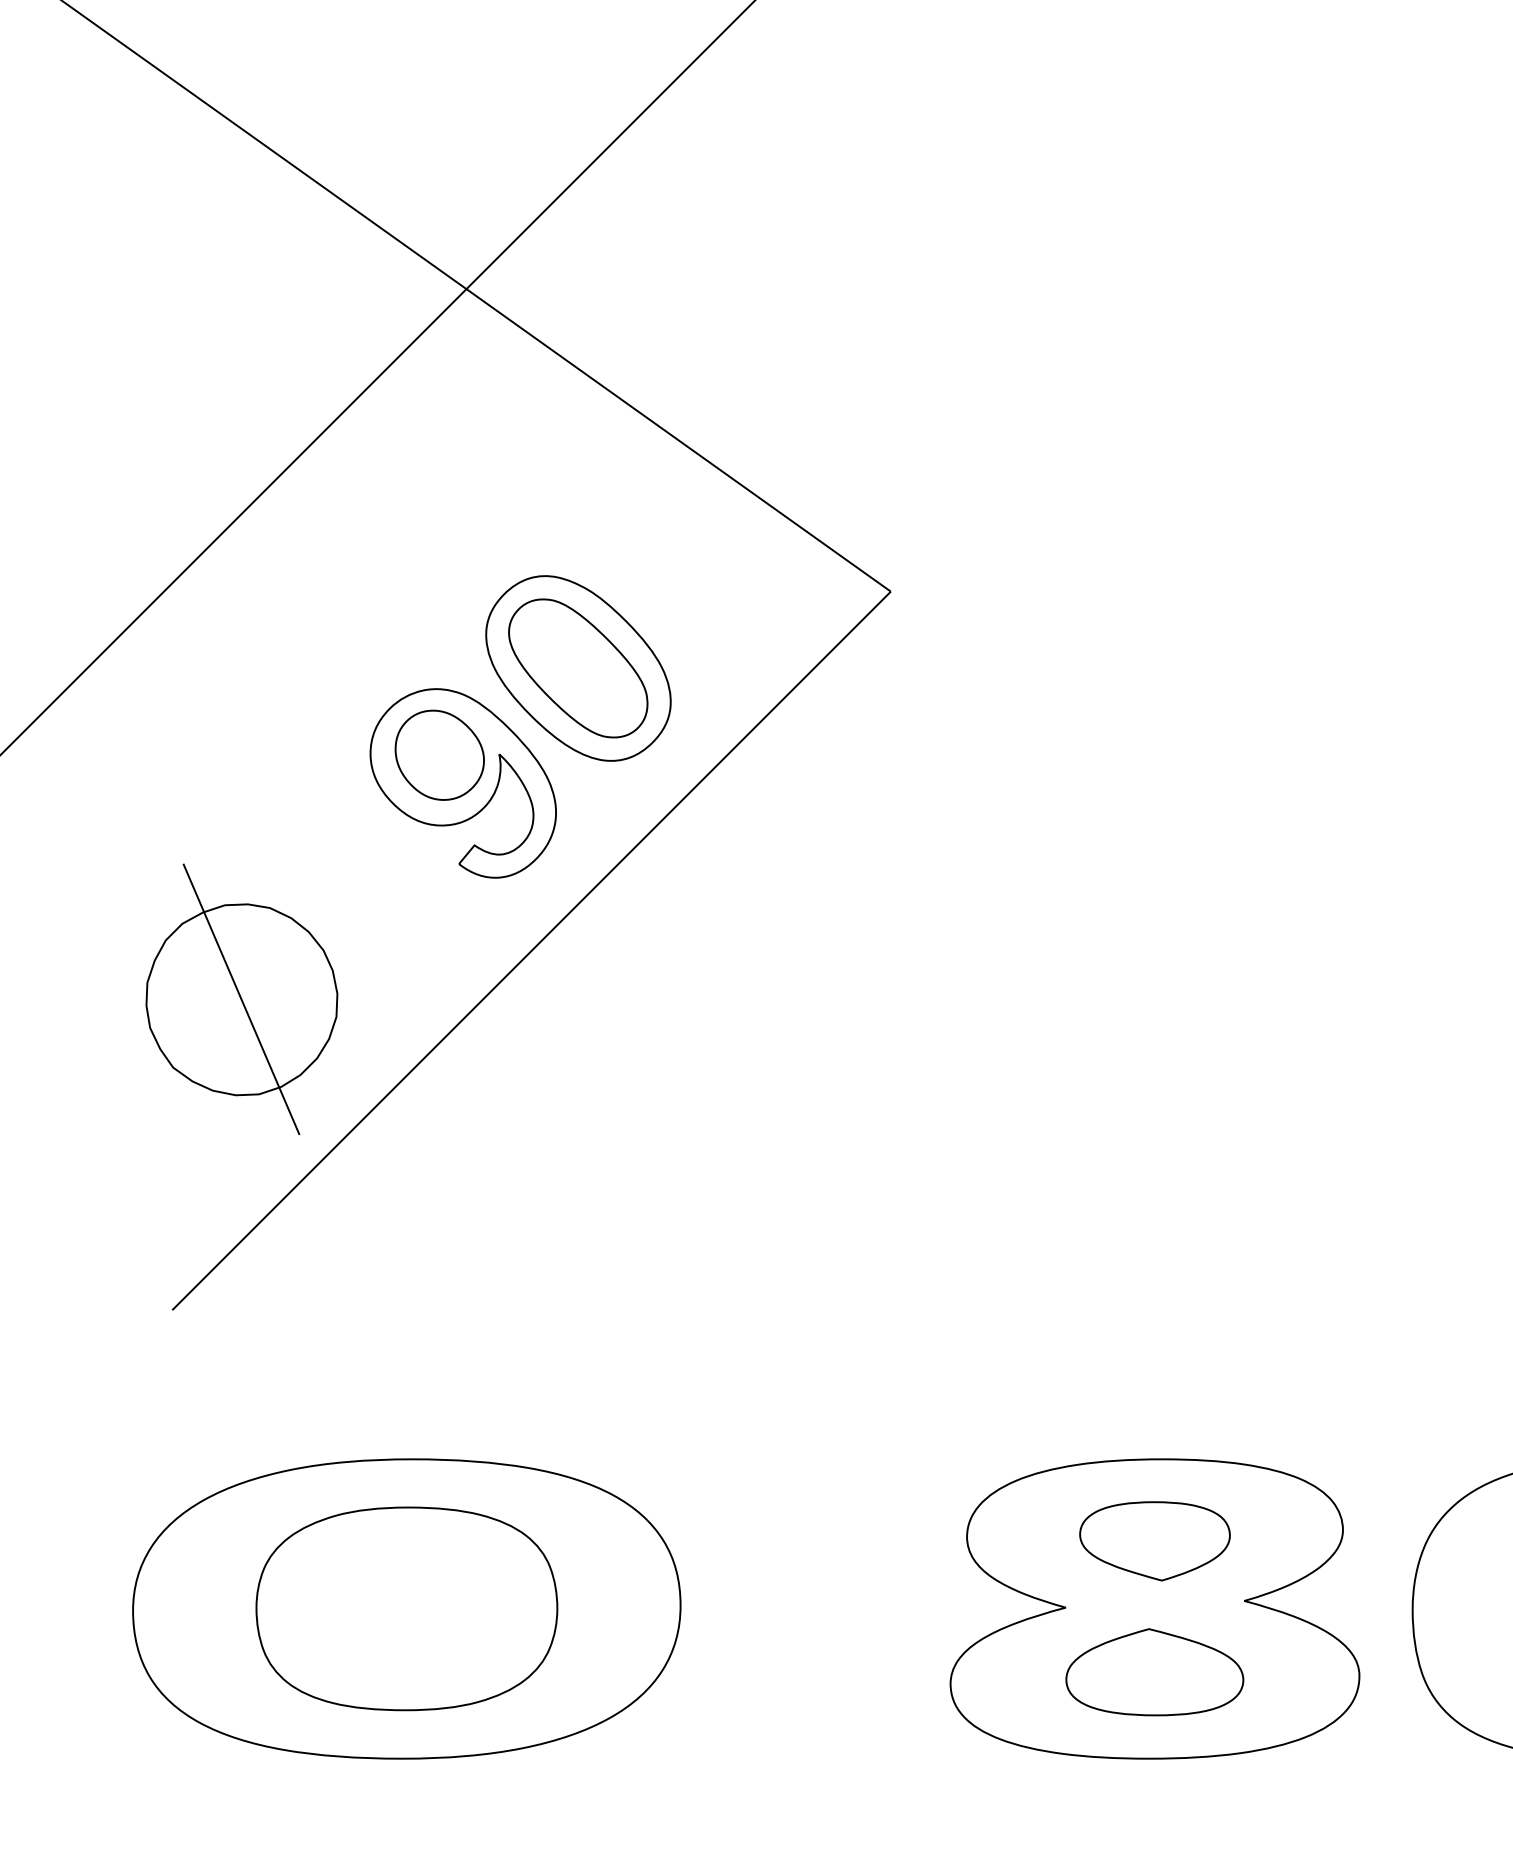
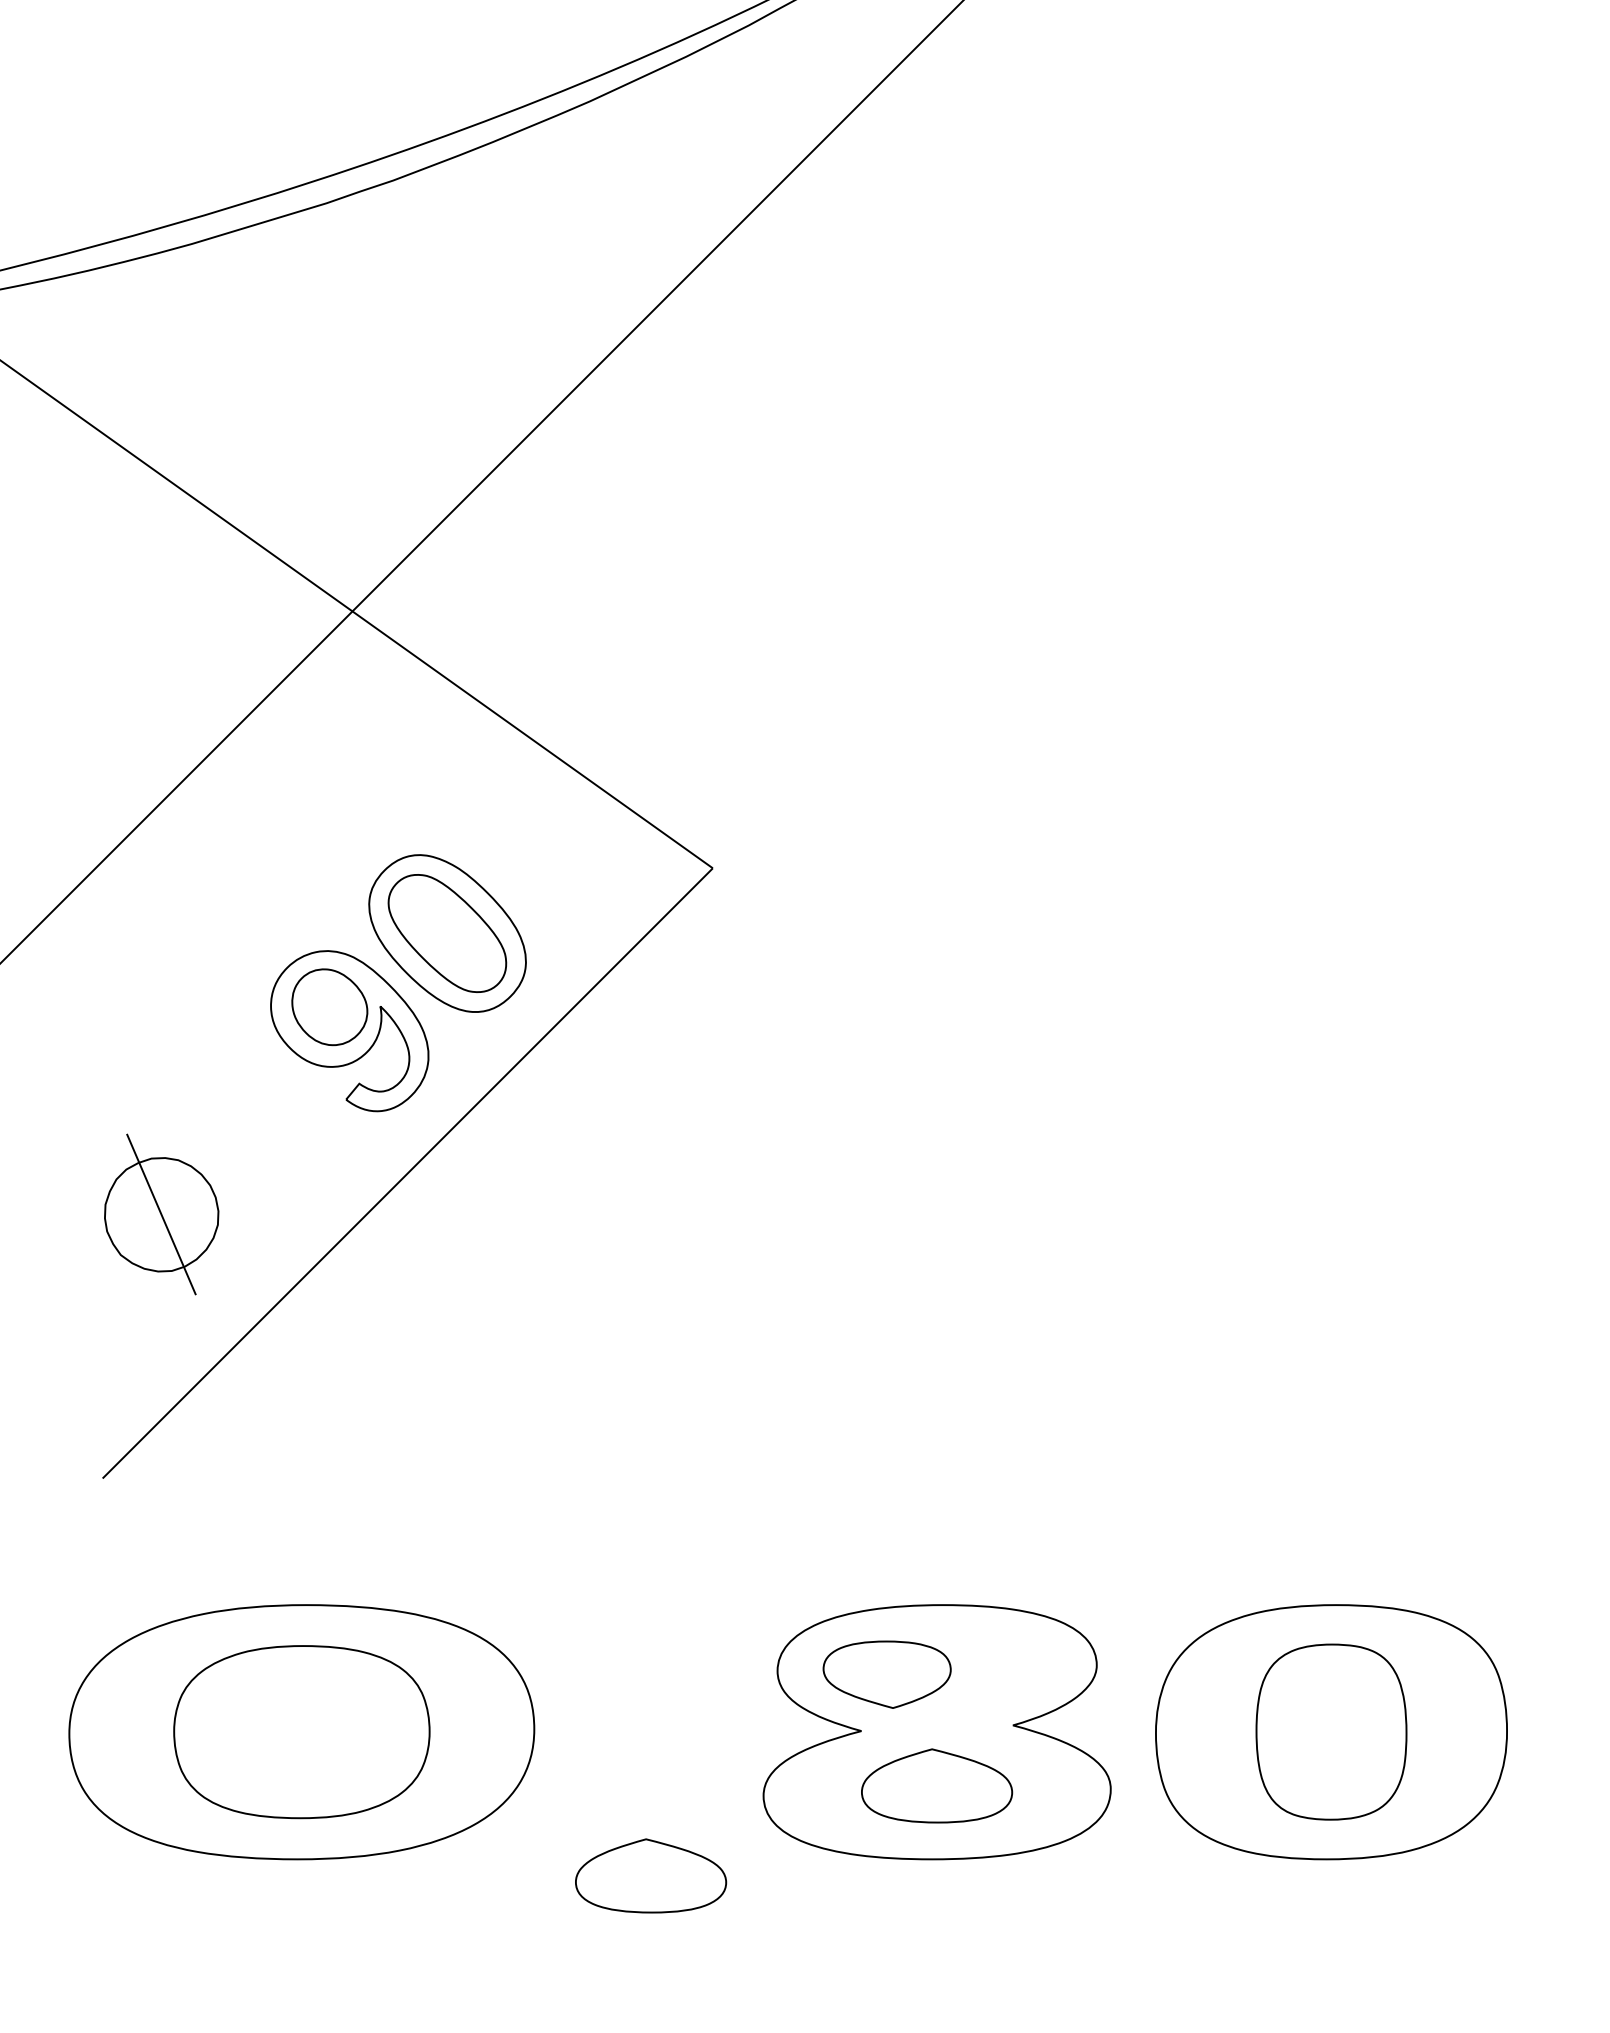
part: (241, 999) -> (161, 1214), size x0.7
part: (1154, 1541) -> (886, 1674), moved
part: (818, 1777) -> (651, 1875), added

